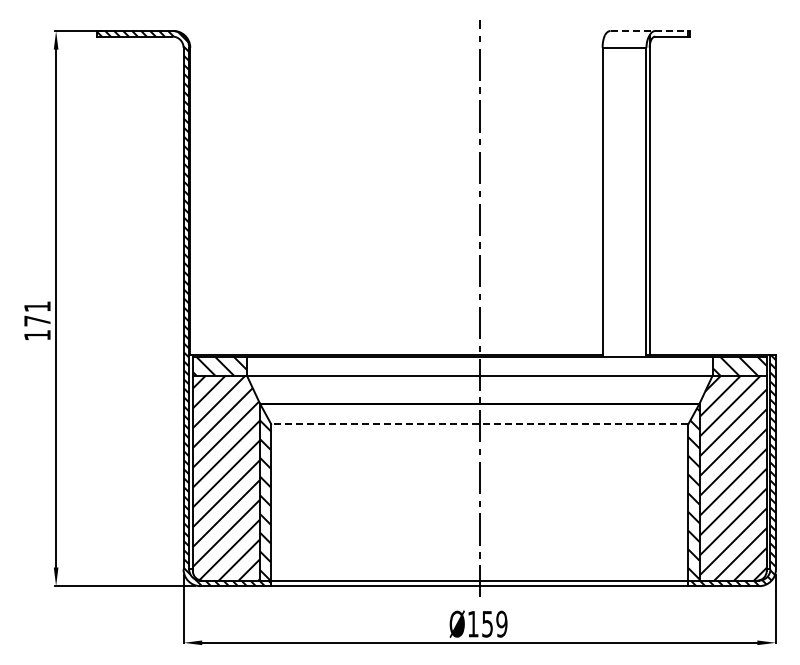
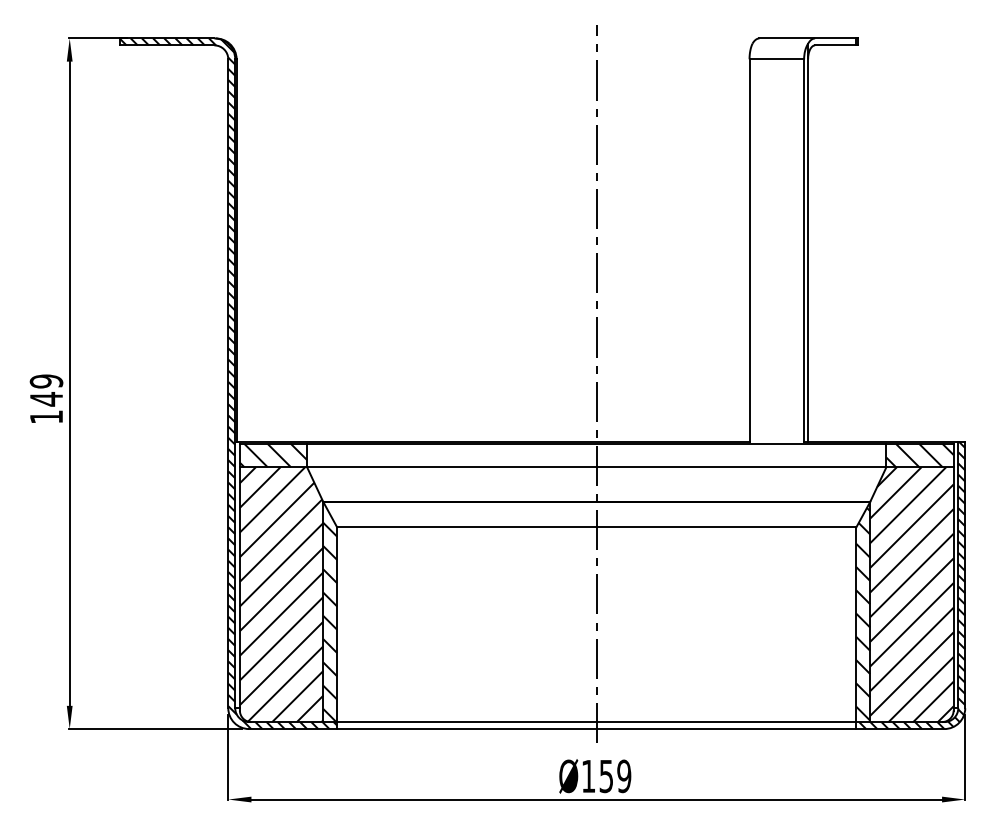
line: (650, 31) -> (809, 39), dashed -> solid
text: (37, 314) -> (46, 391), 171 -> 149
line: (479, 424) -> (596, 527), dashed -> solid

